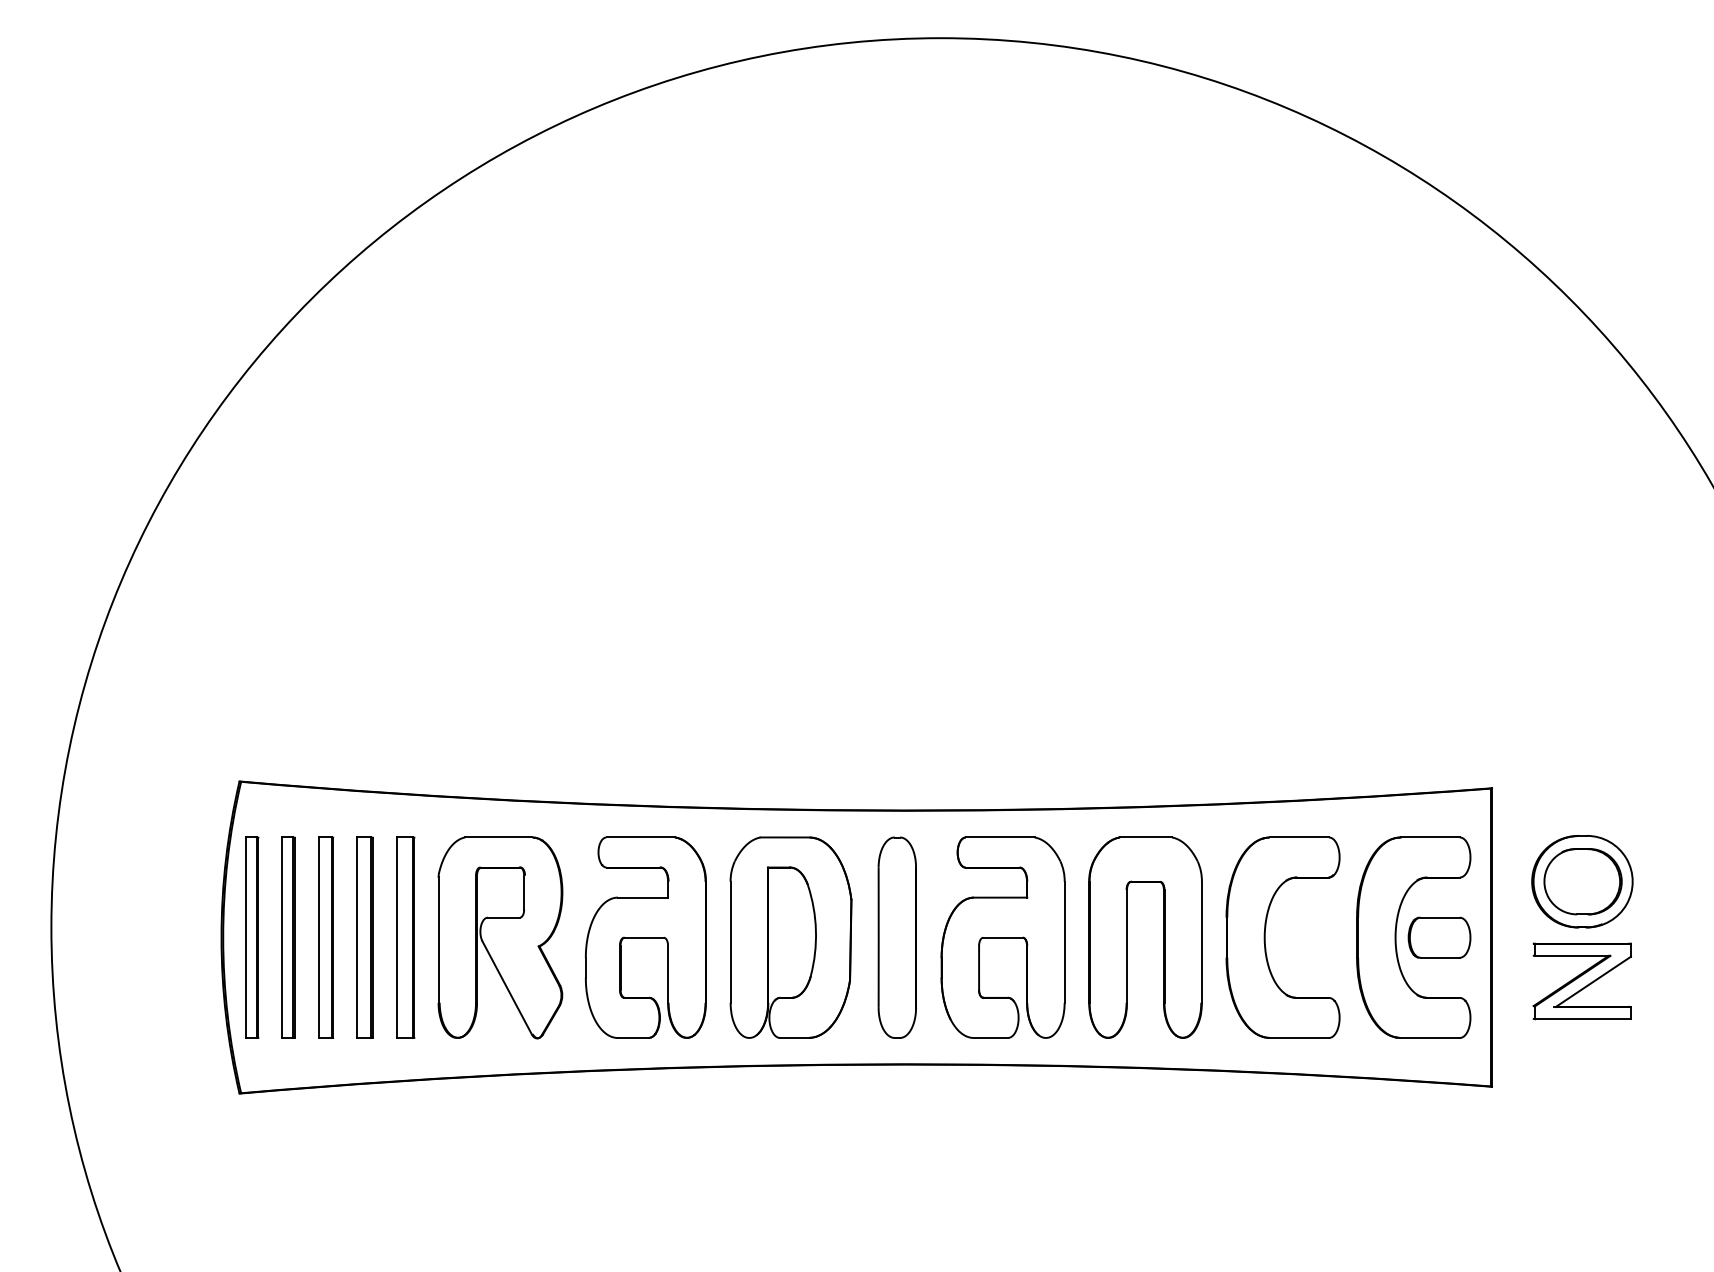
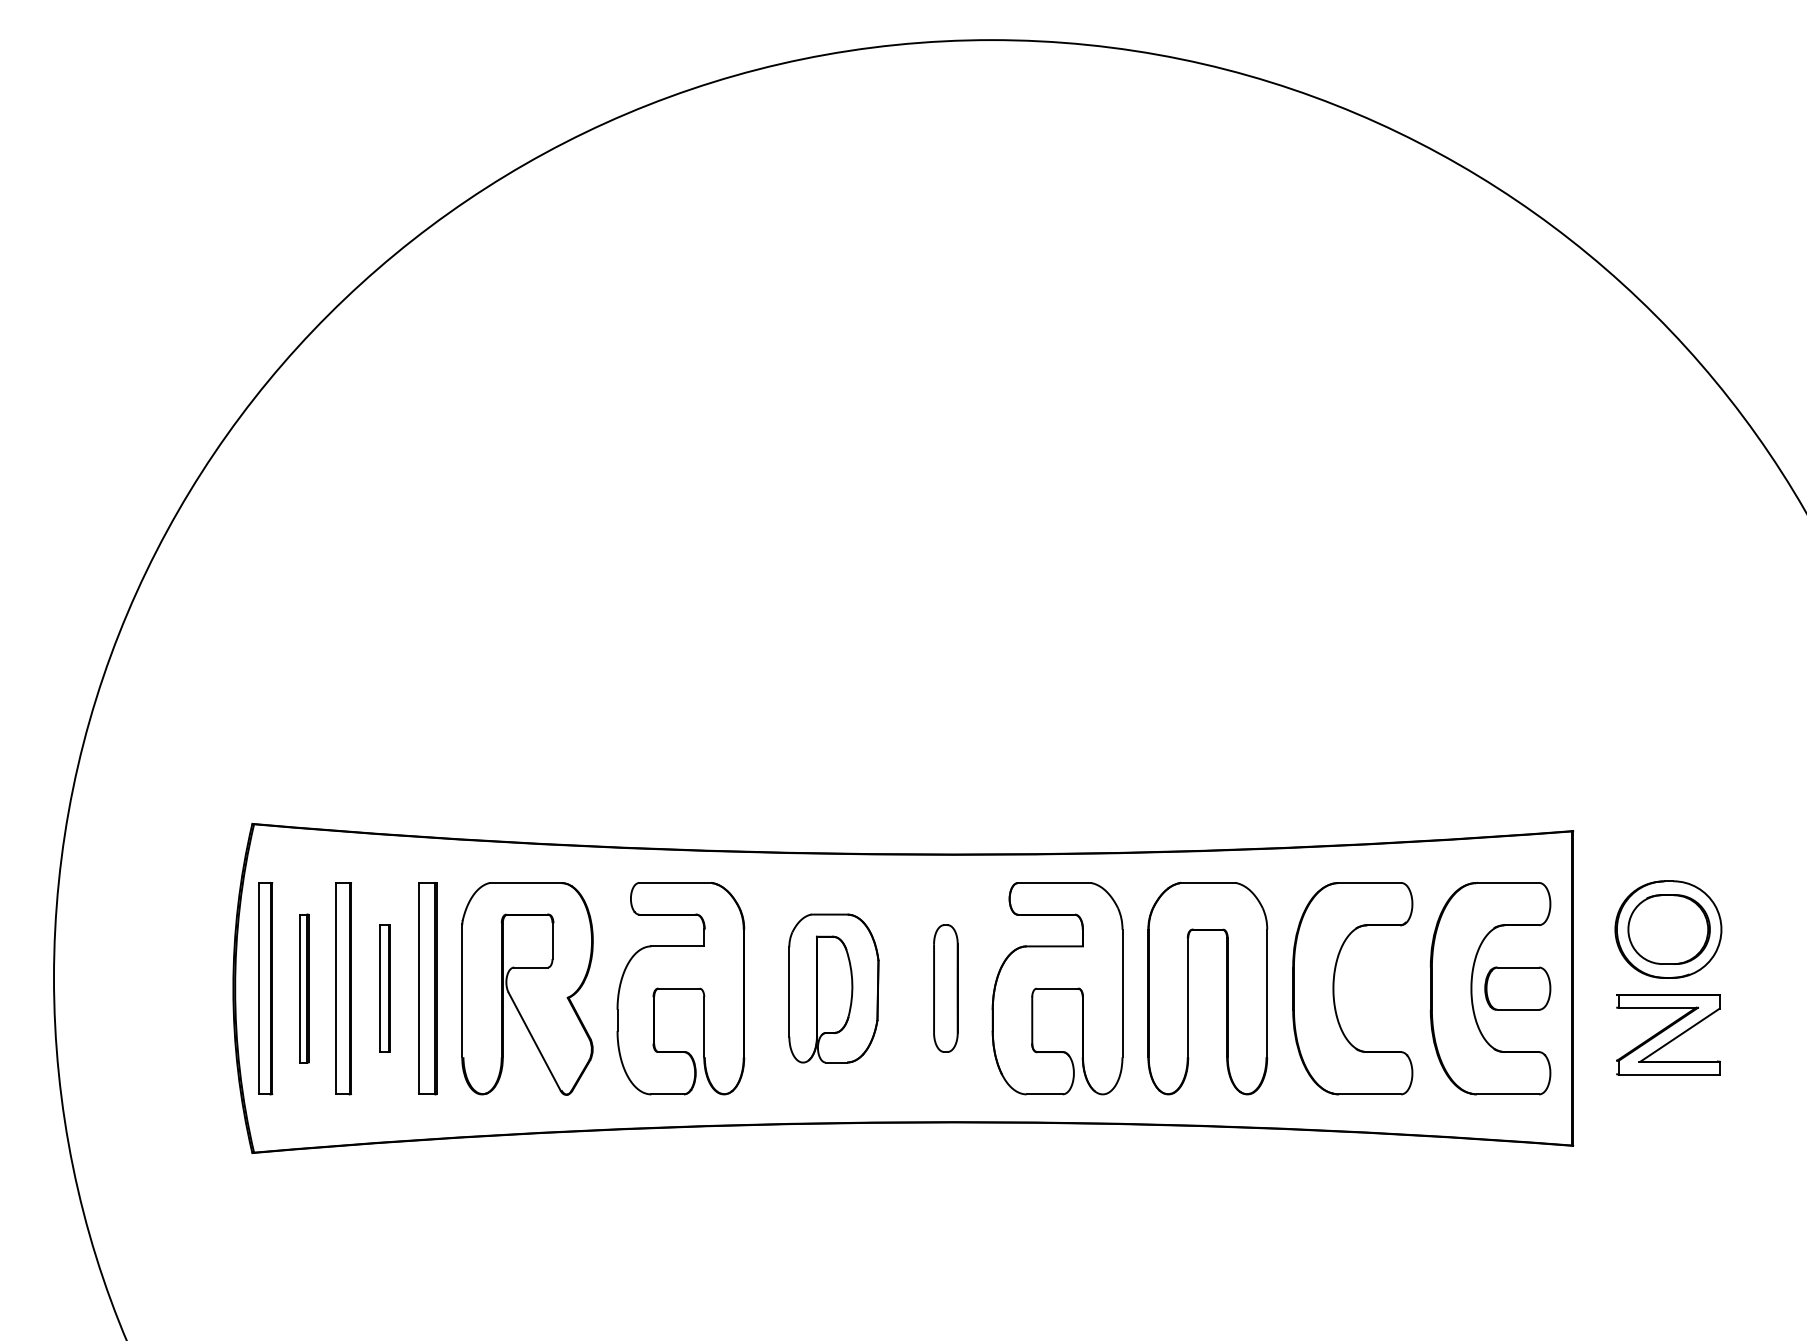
part: (288, 937) -> (304, 988), size x0.7
part: (364, 937) -> (384, 988), size x0.6
part: (790, 937) -> (833, 988), size x0.7
part: (896, 937) -> (945, 988), size x0.6

